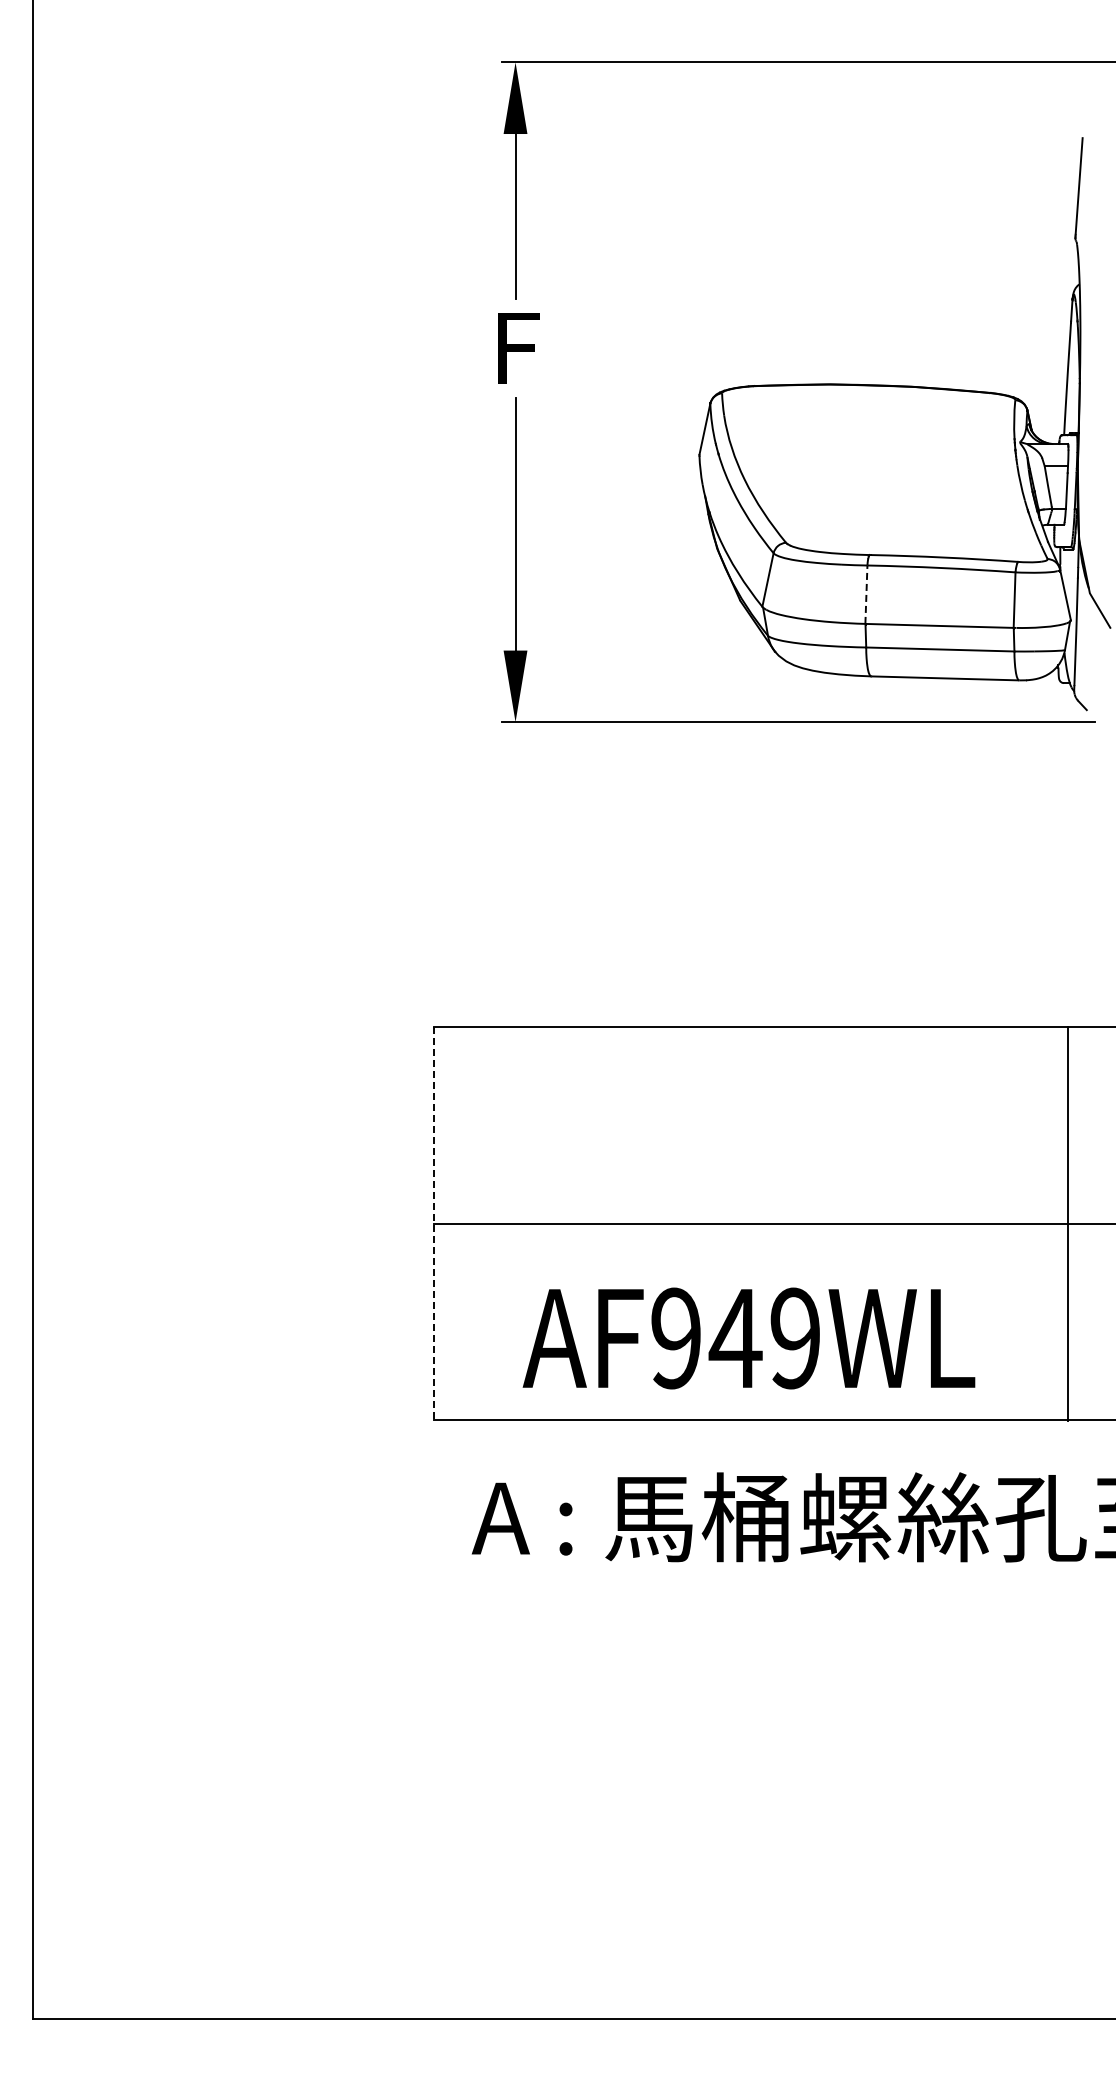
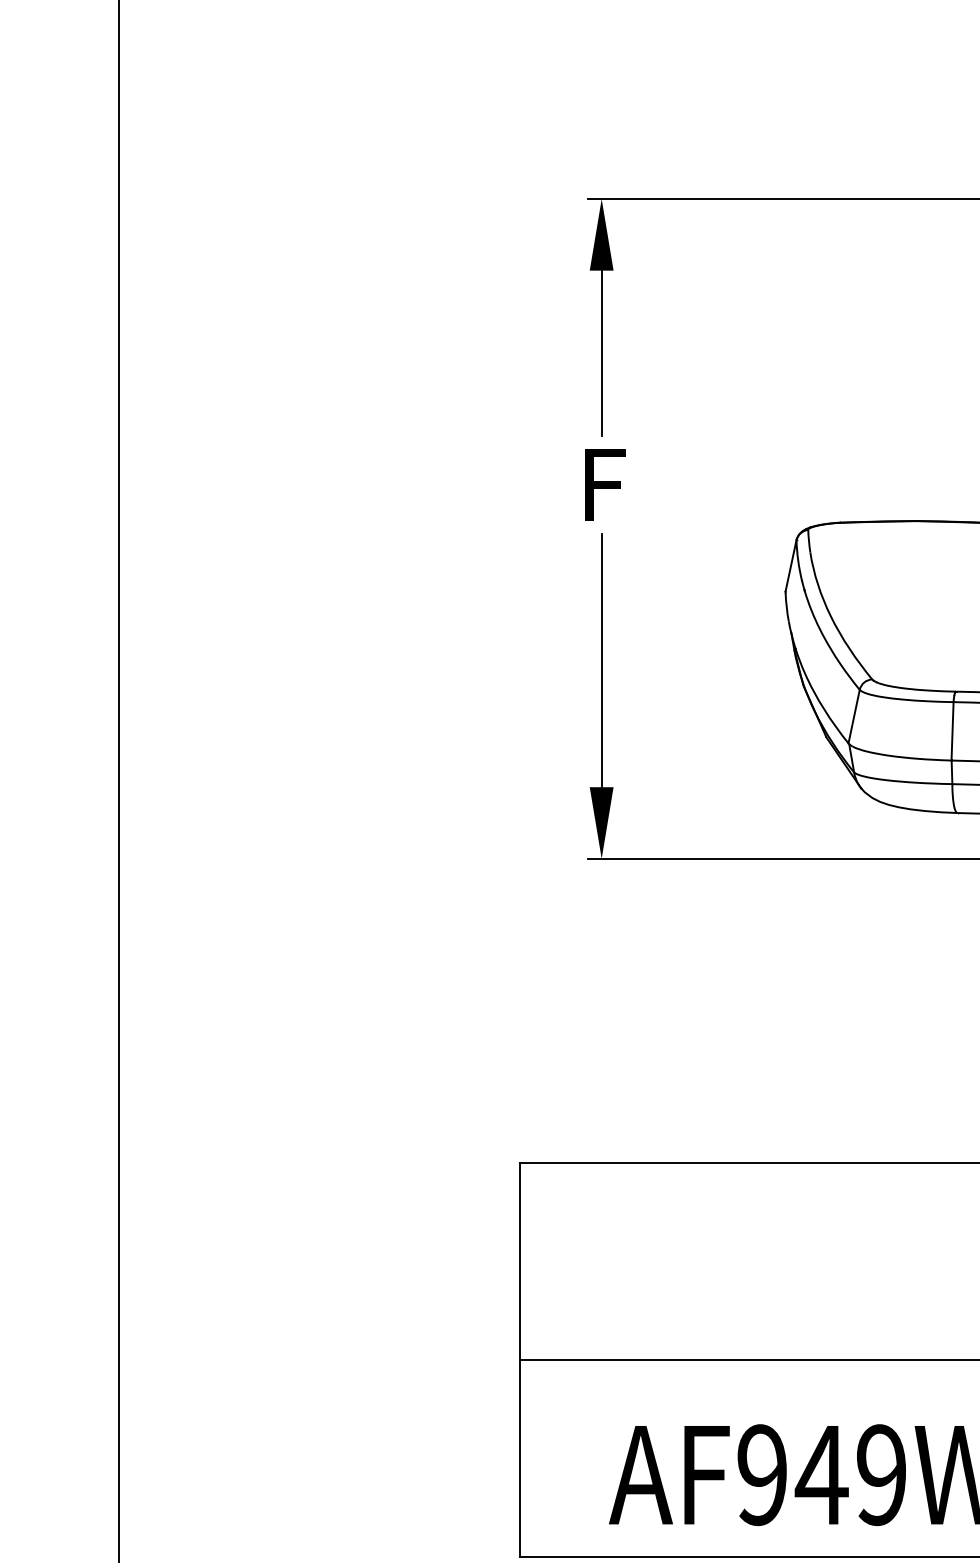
line: (866, 594) -> (952, 731), dashed -> solid
line: (434, 1223) -> (520, 1360), dashed -> solid

